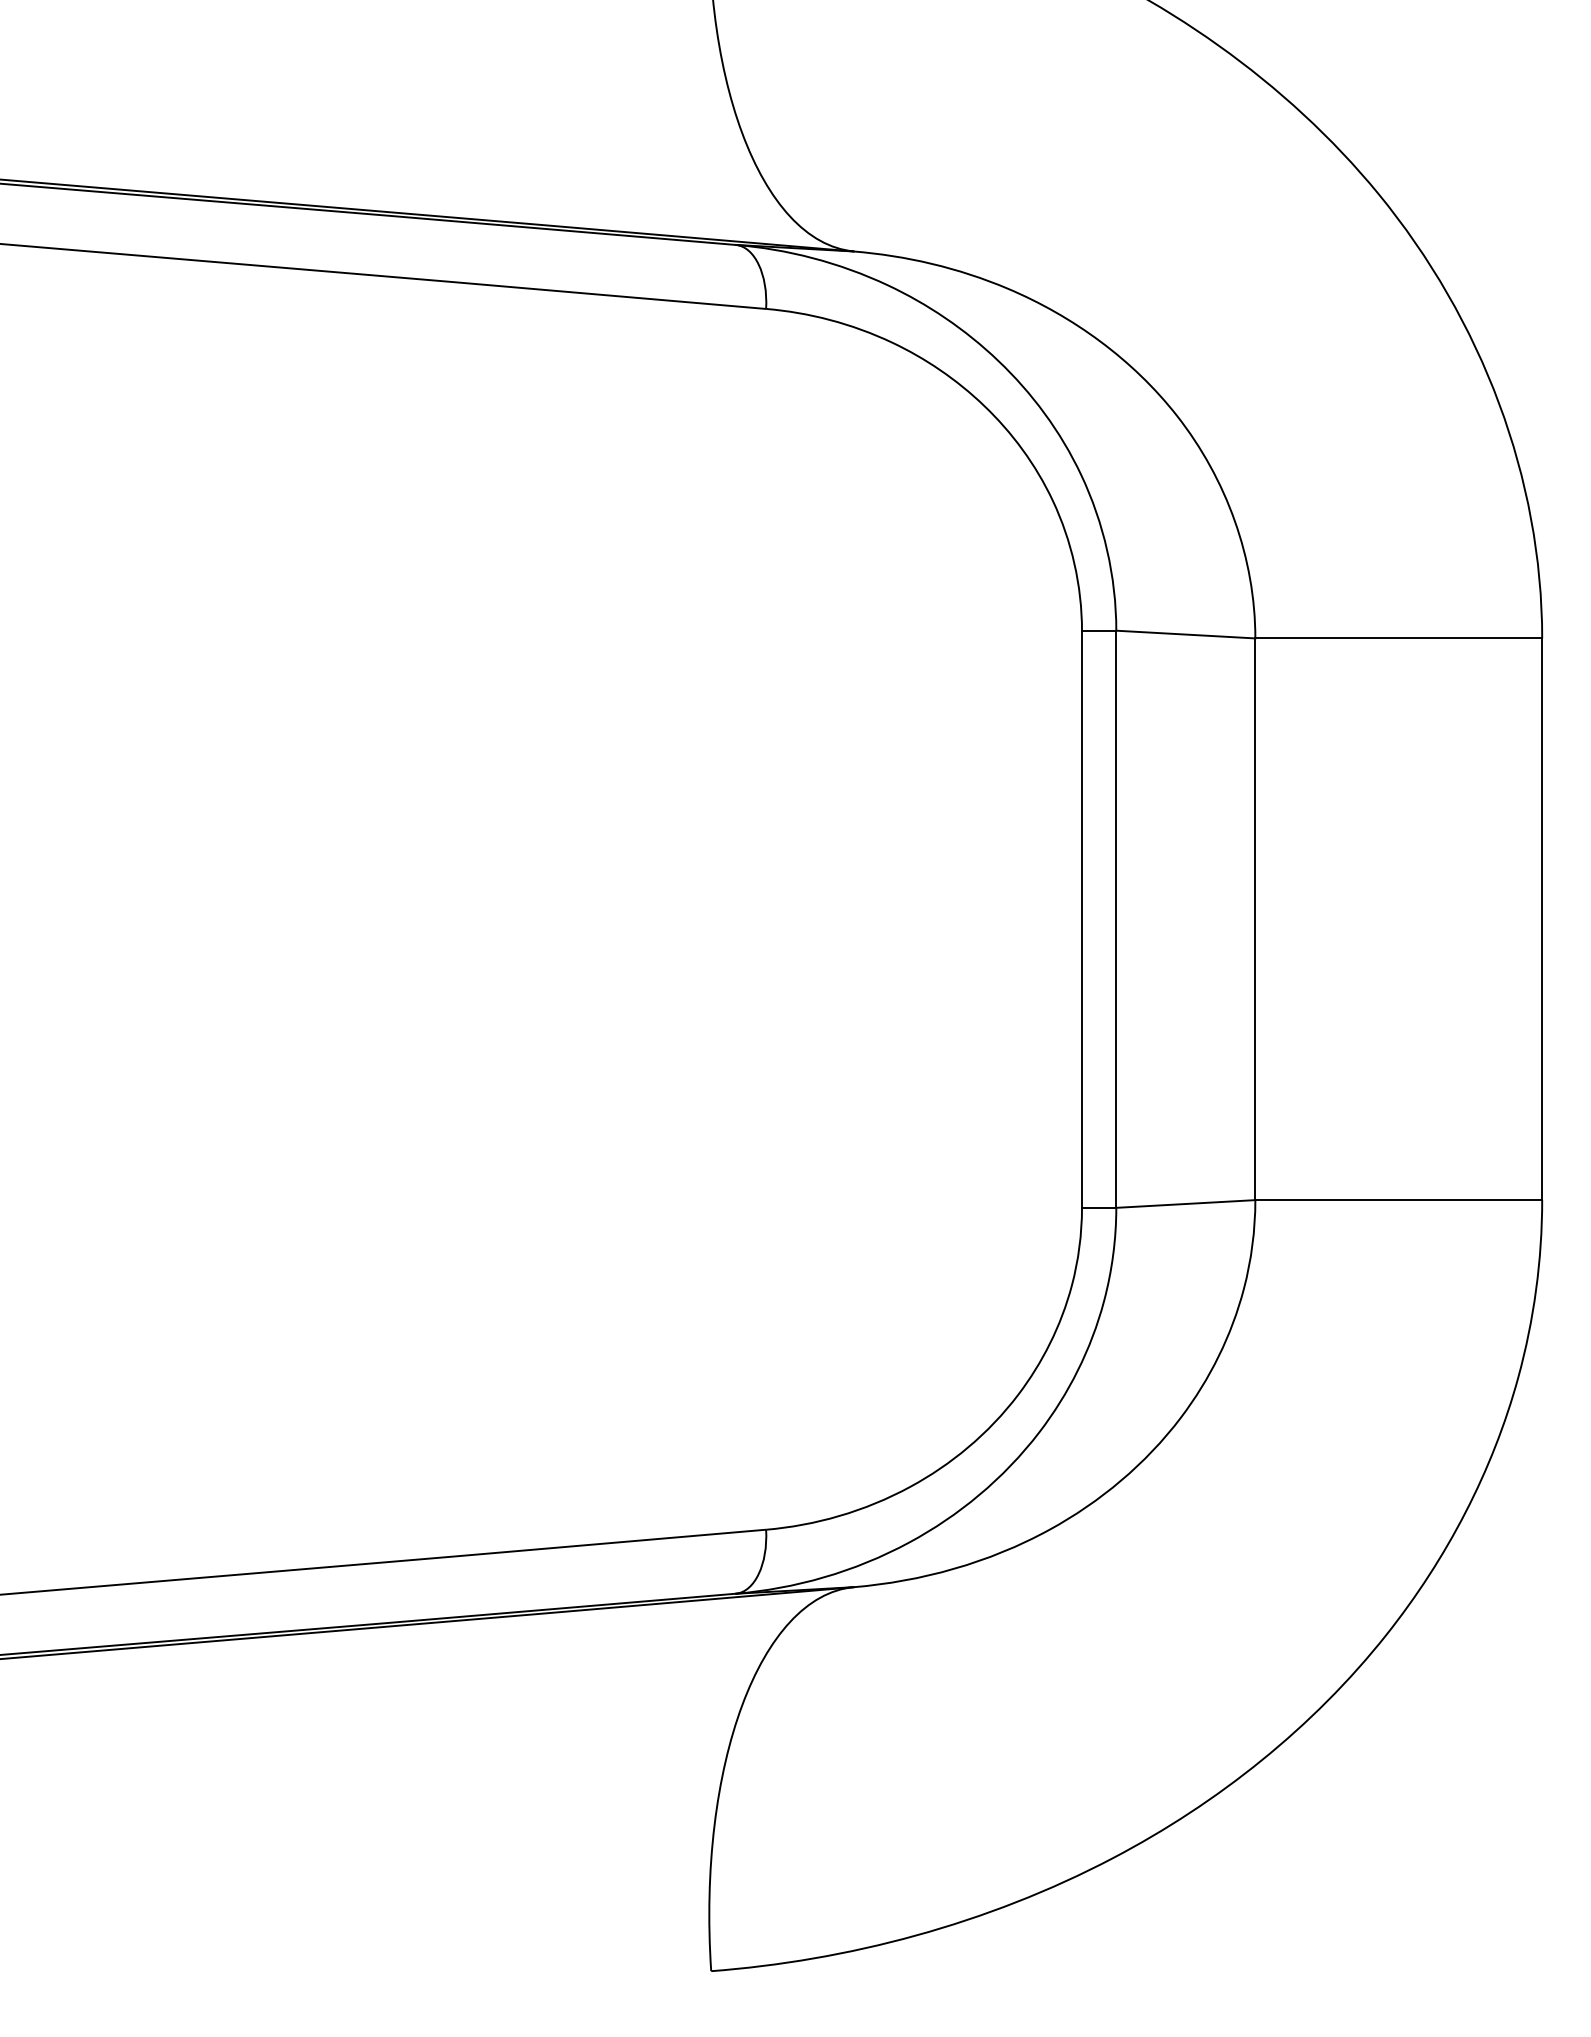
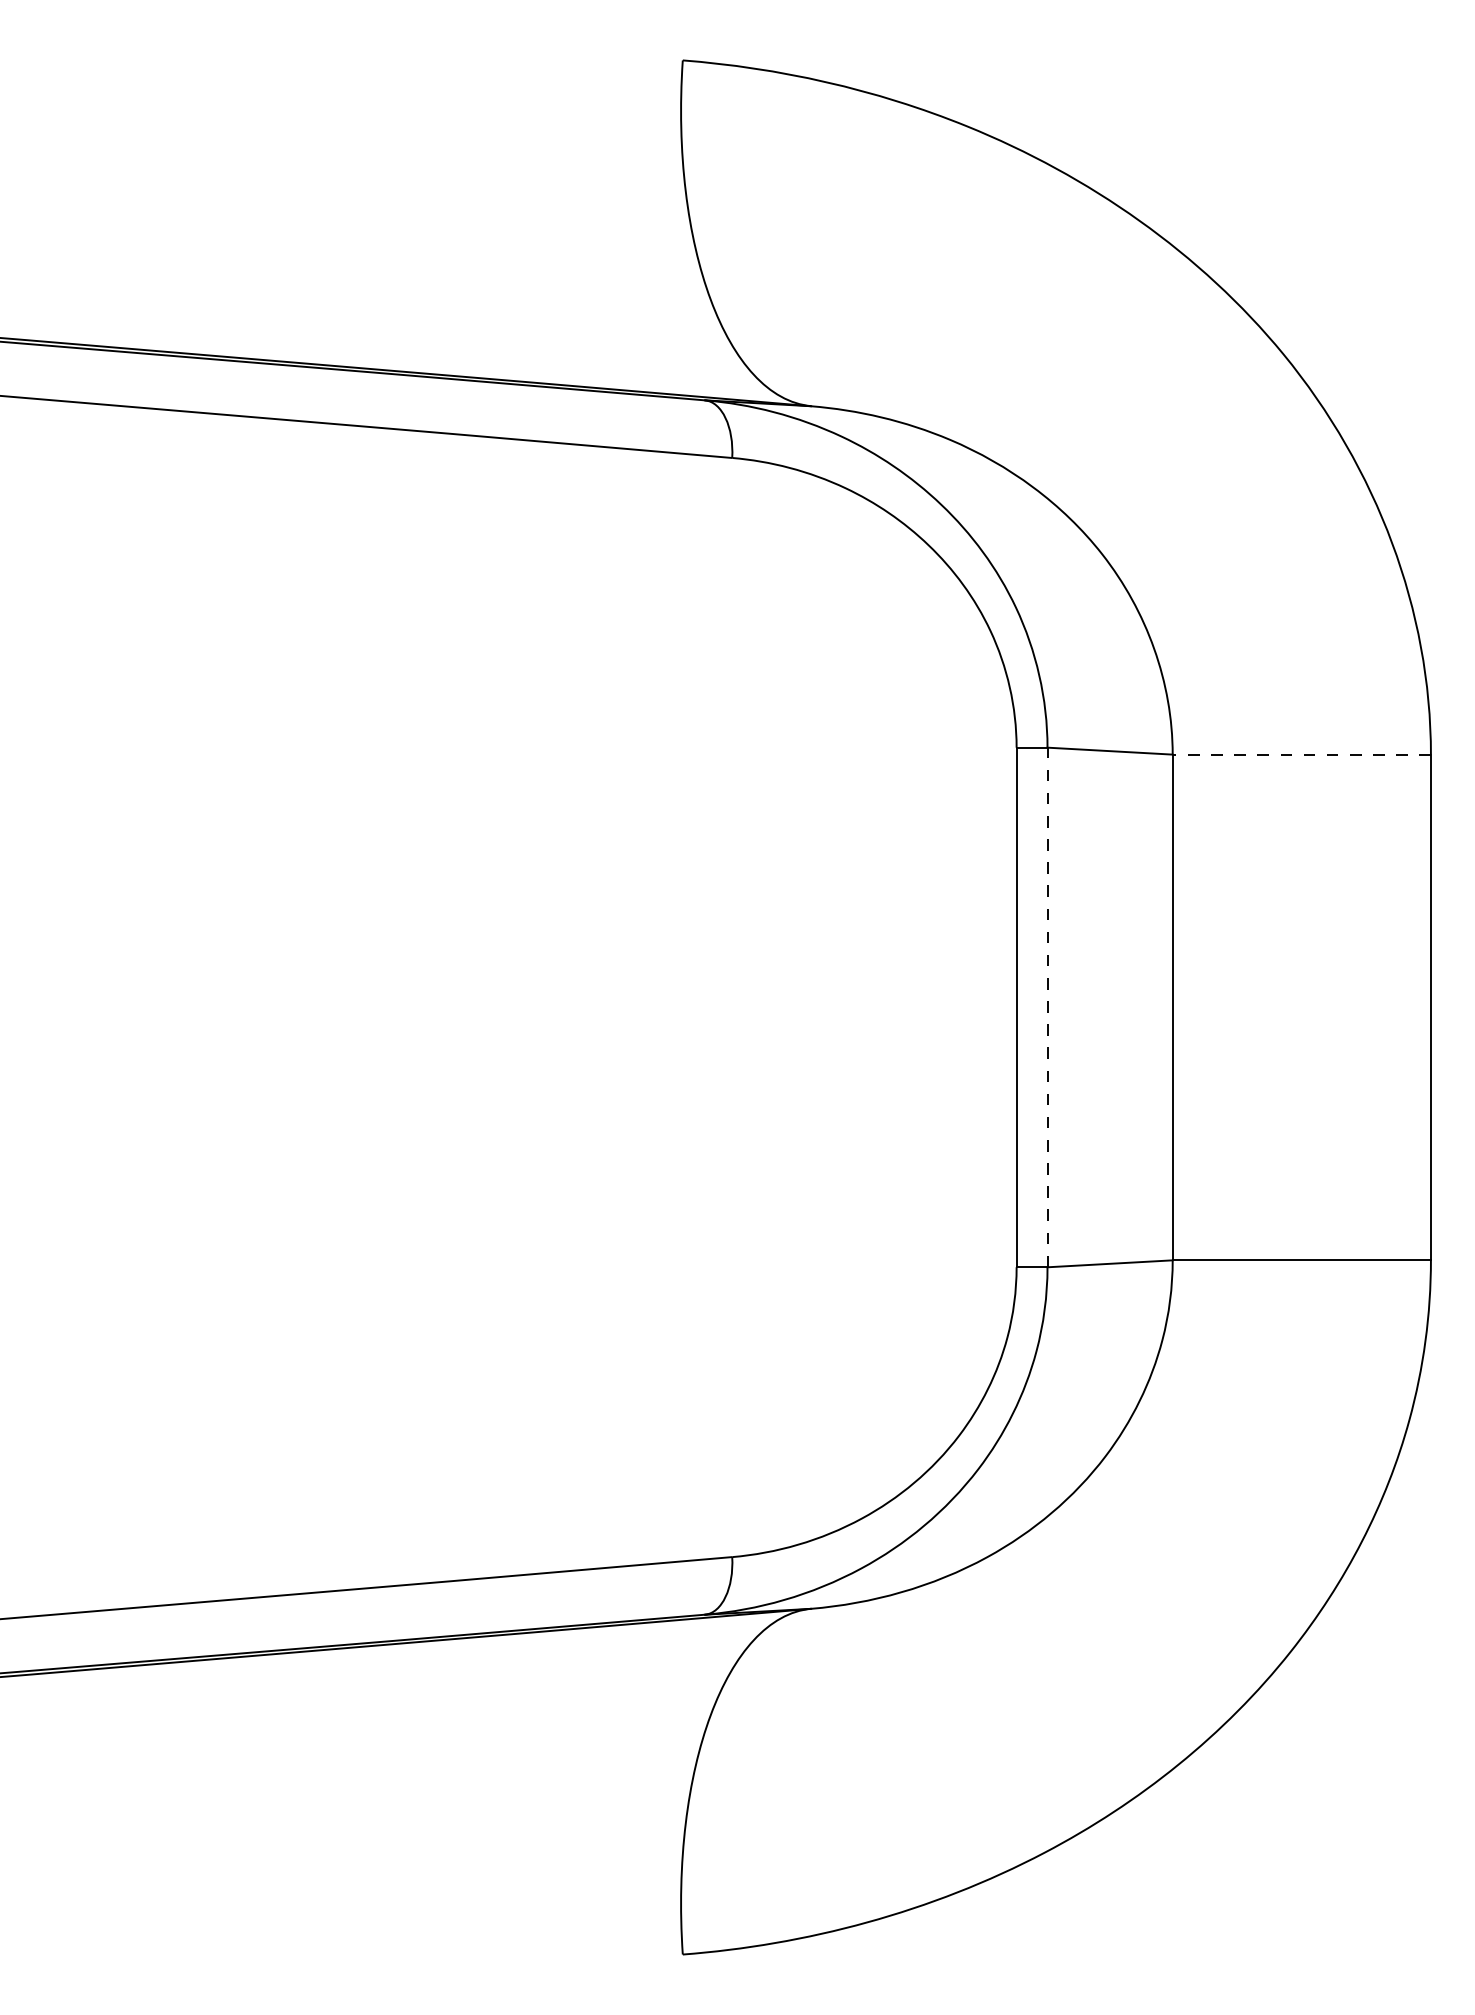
line: (1398, 638) -> (1301, 754), solid -> dashed
line: (1116, 919) -> (1047, 1007), solid -> dashed

